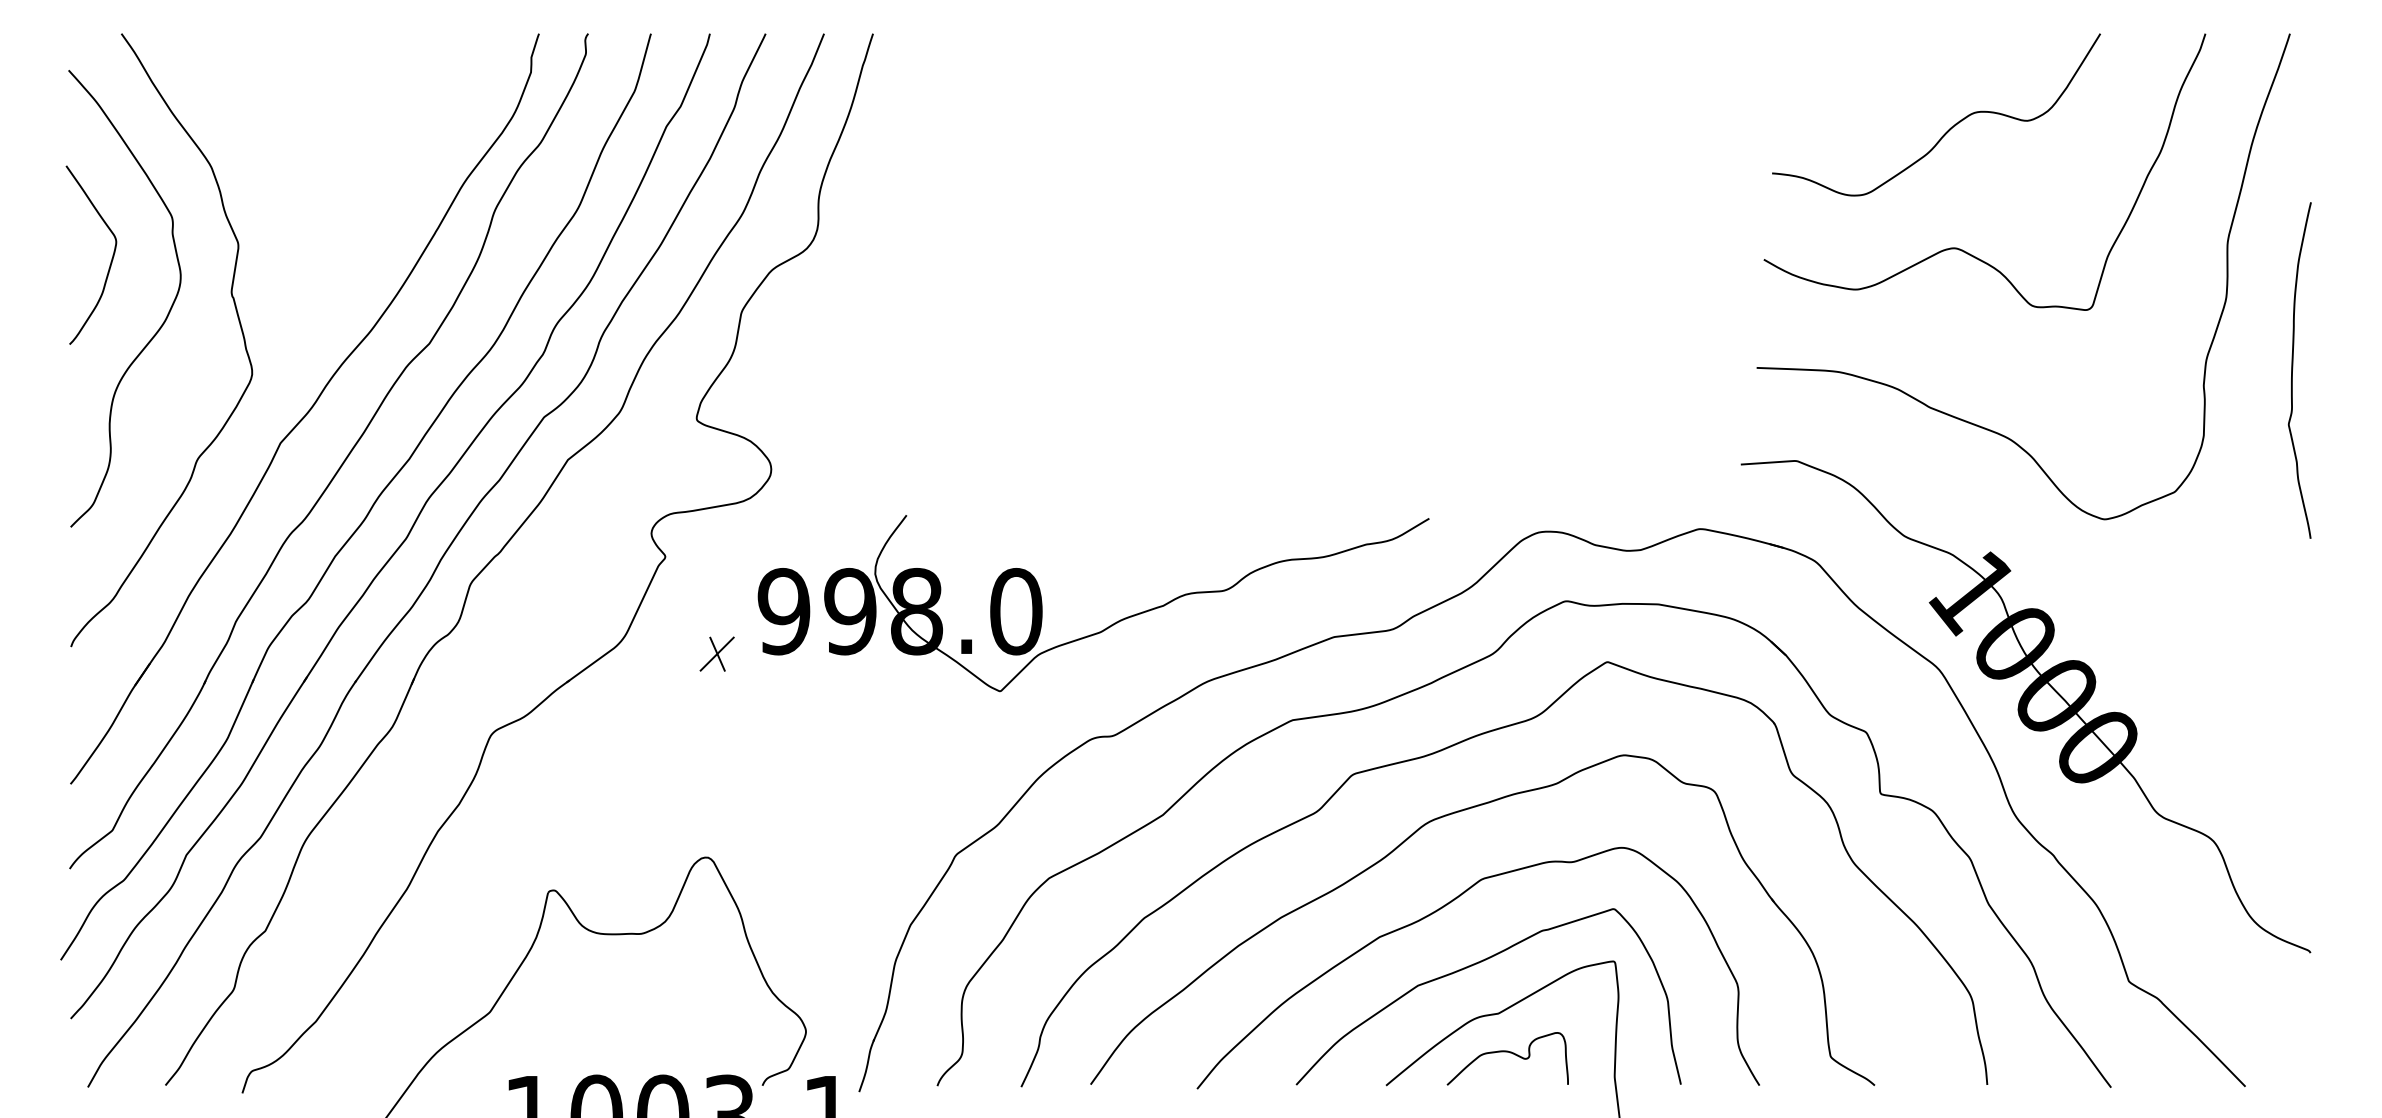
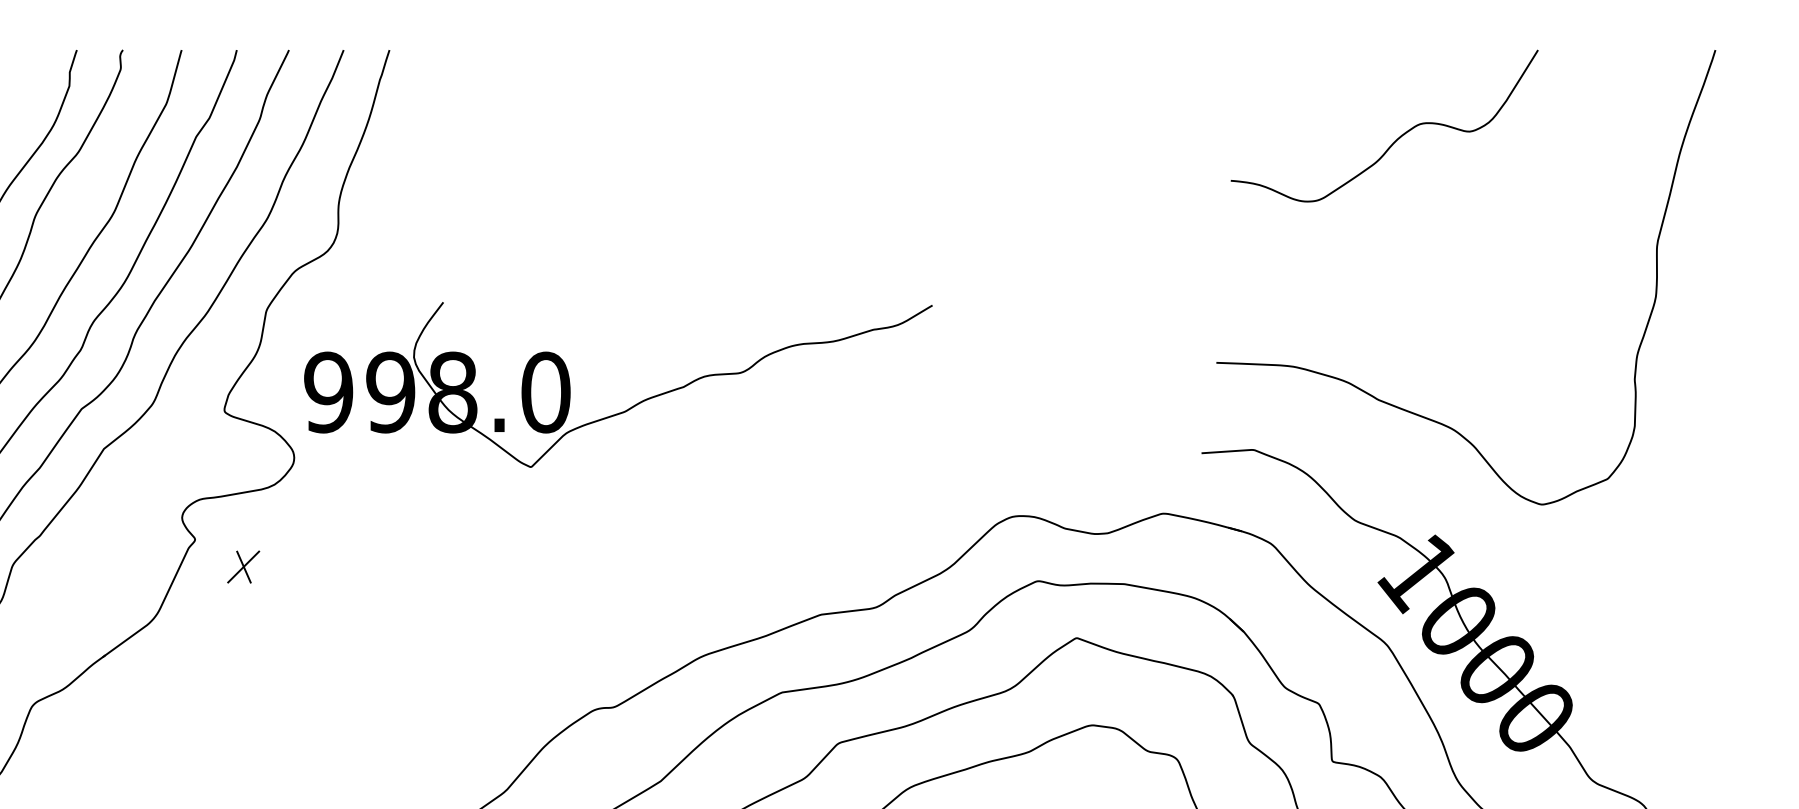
curve: (1957, 247) -> (1404, 250), removed
curve: (2293, 368) -> (1718, 363), removed
part: (1109, 625) -> (633, 405), moved
part: (716, 653) -> (242, 566), moved

